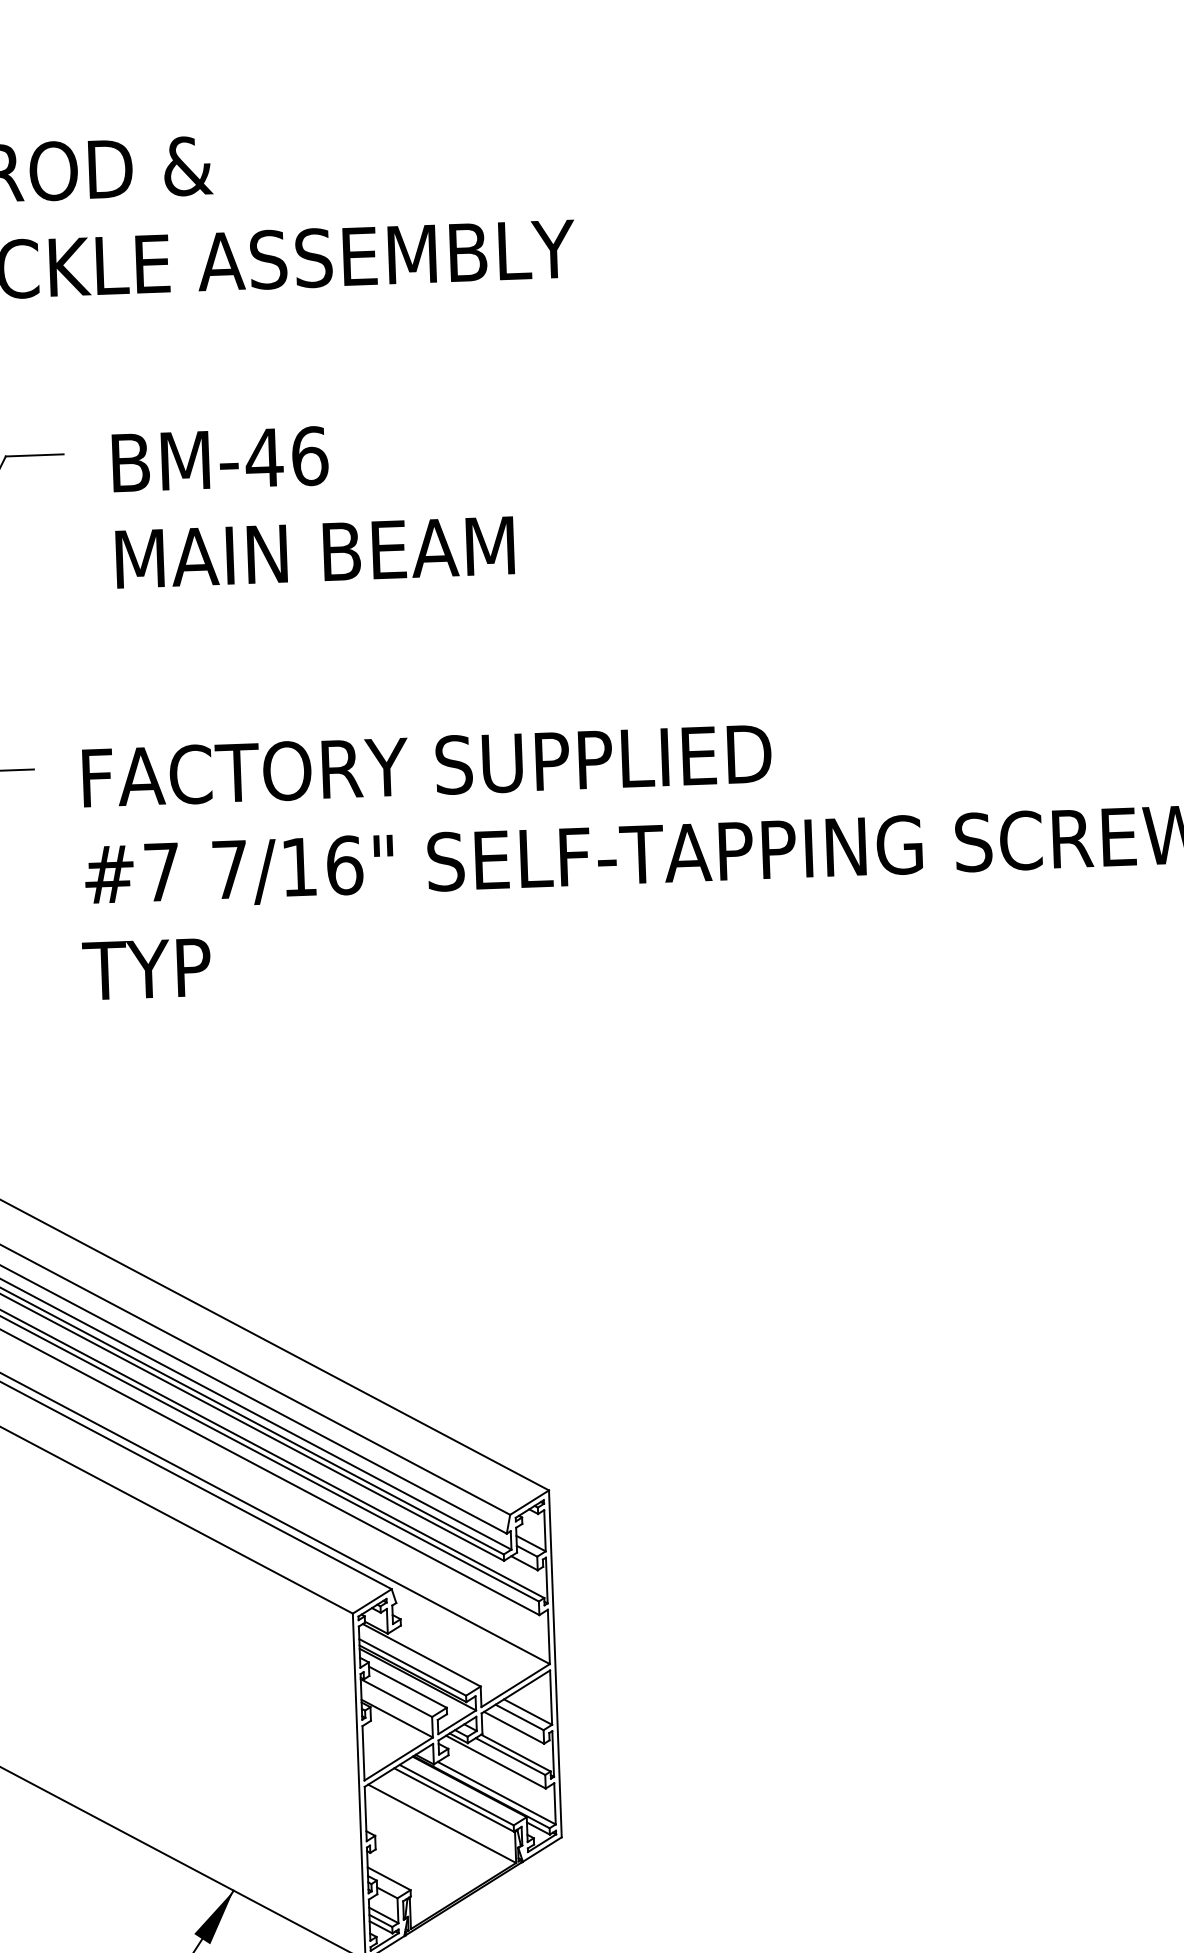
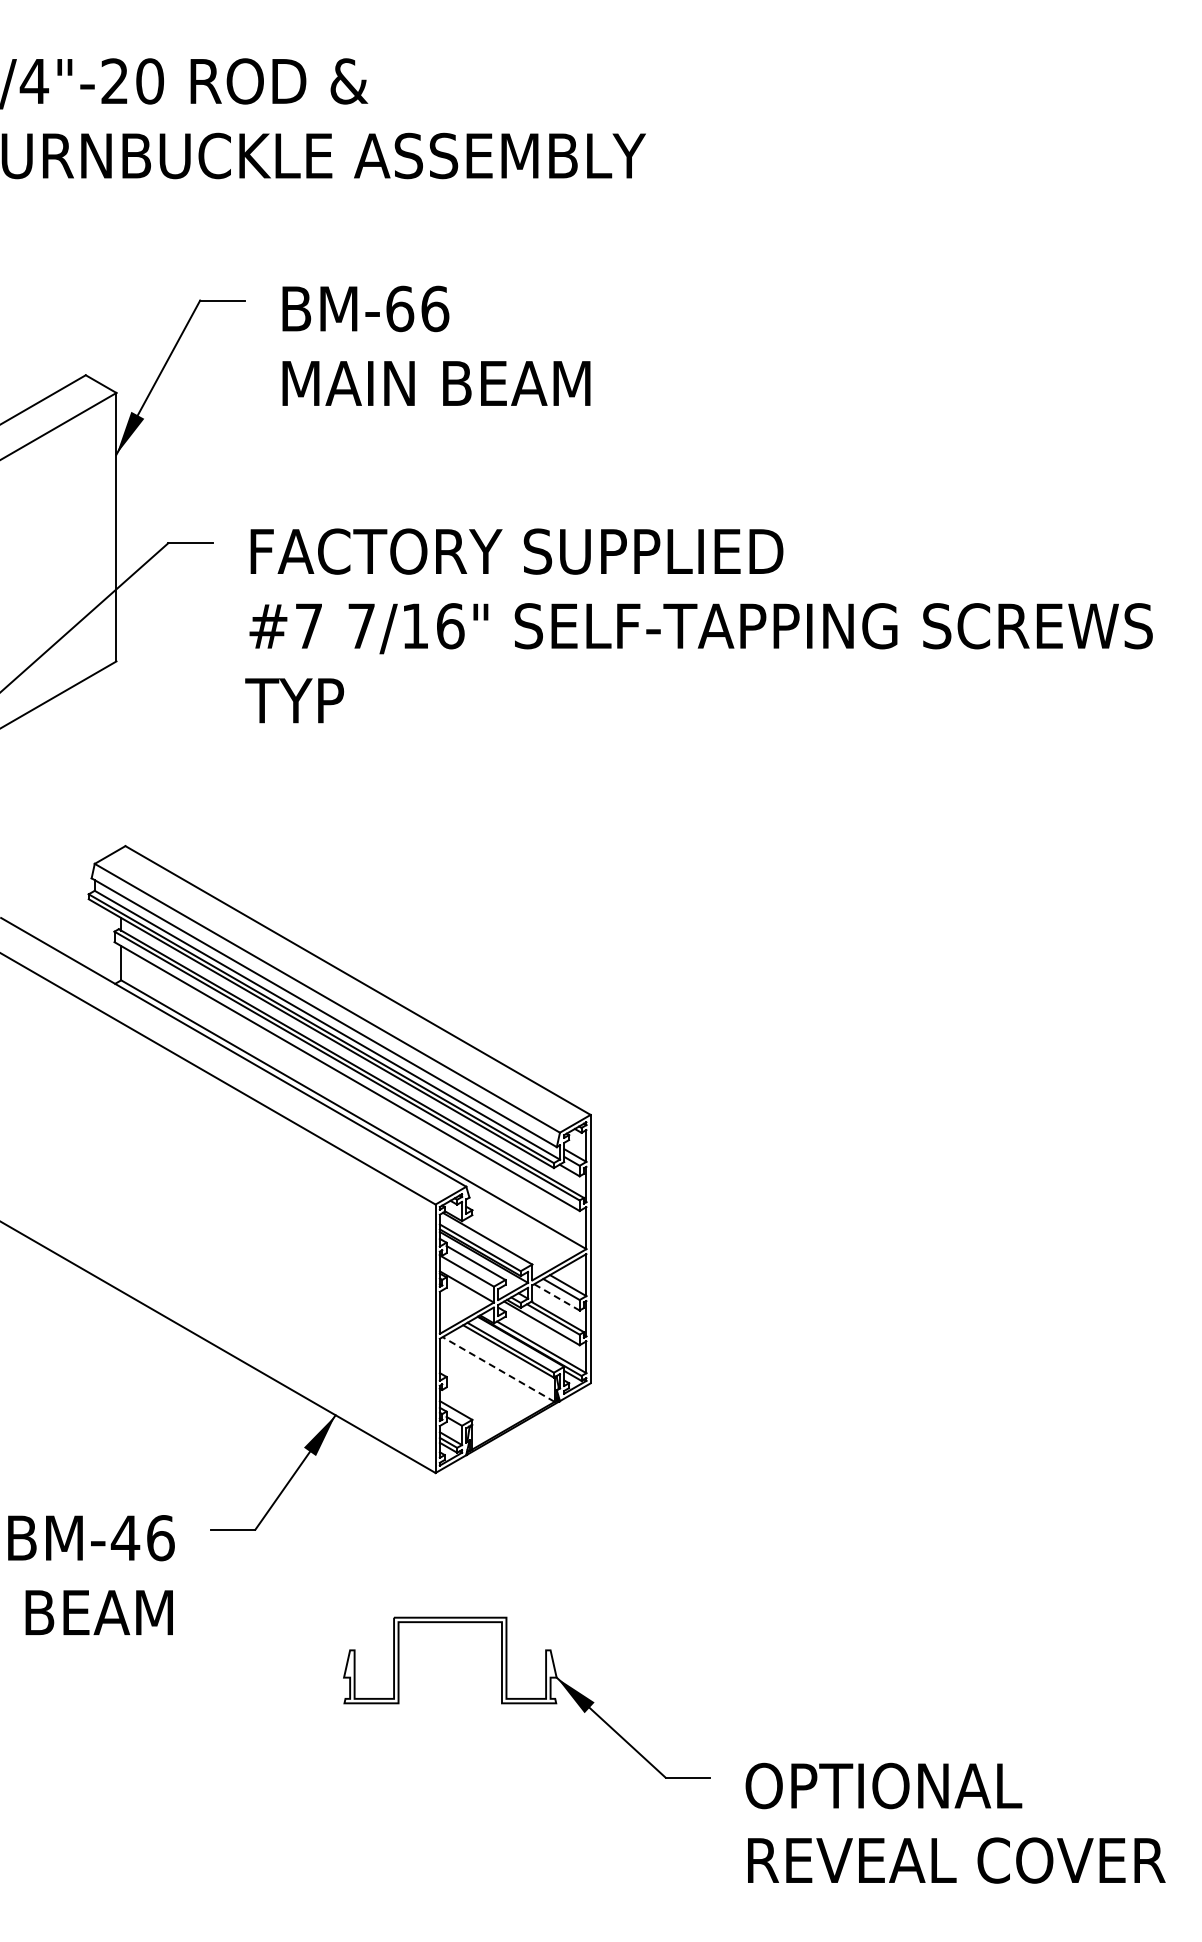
text: (263, 457) -> (399, 308), BM-46 -> BM-66
line: (514, 1727) -> (557, 1297), solid -> dashed
line: (441, 1823) -> (498, 1369), solid -> dashed

